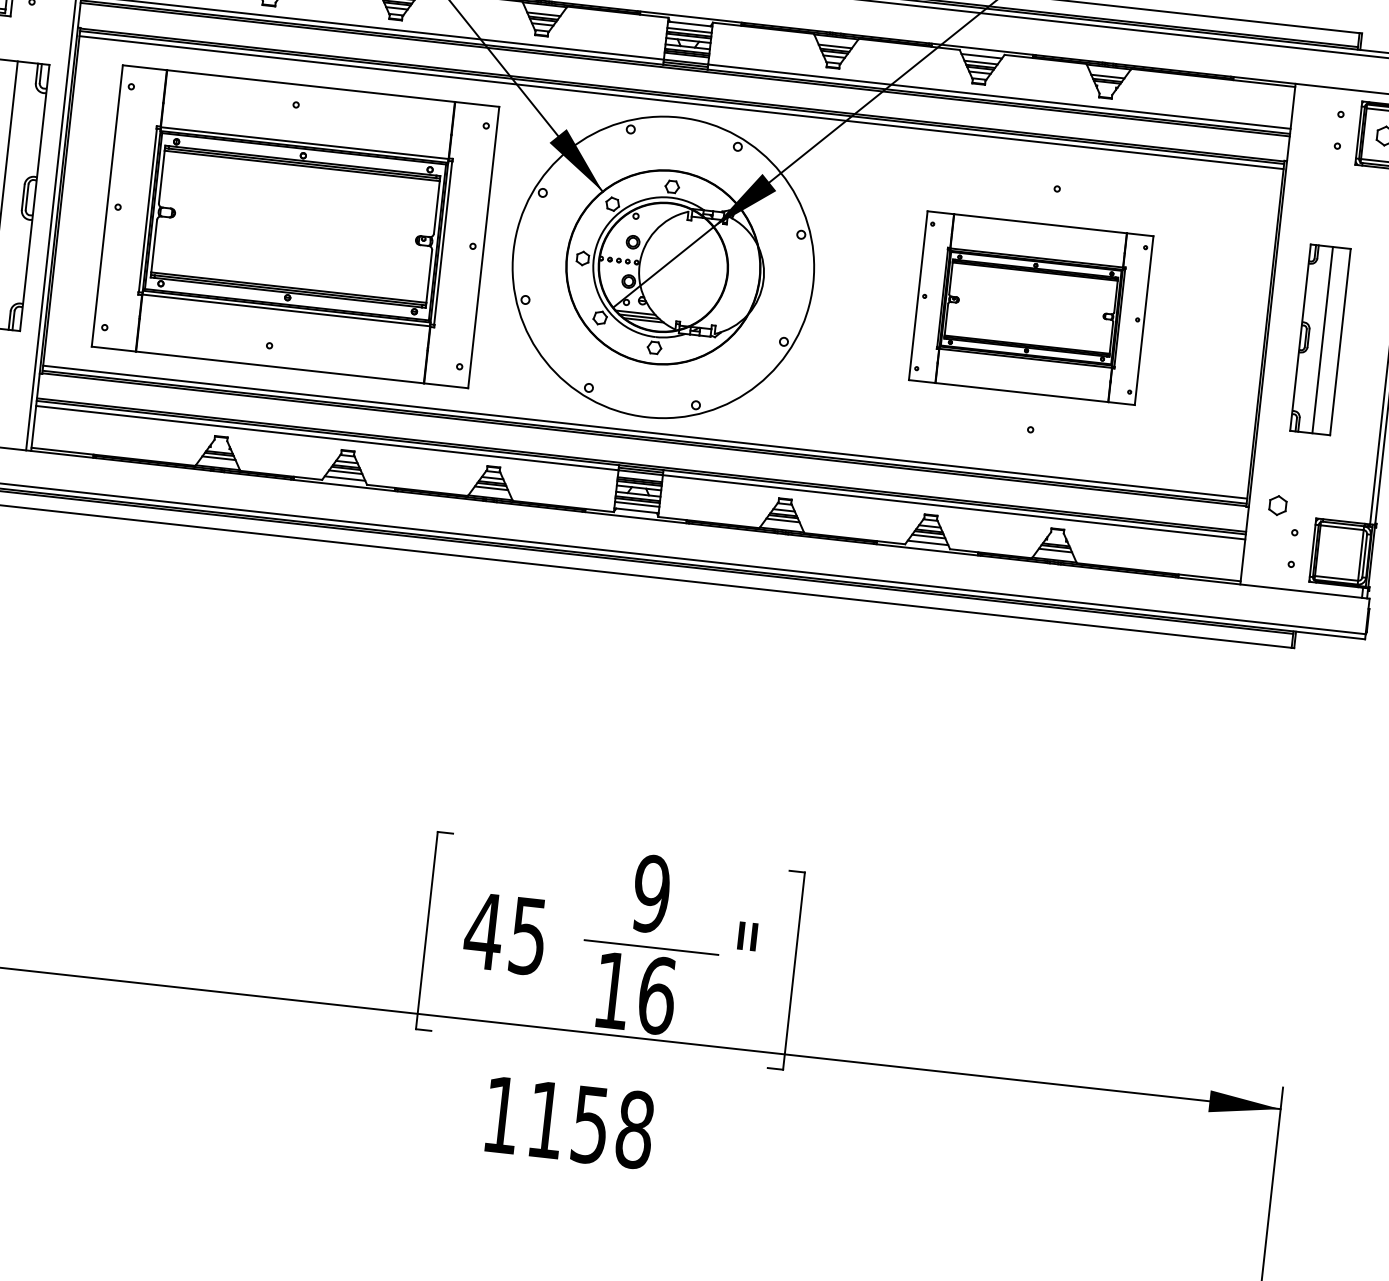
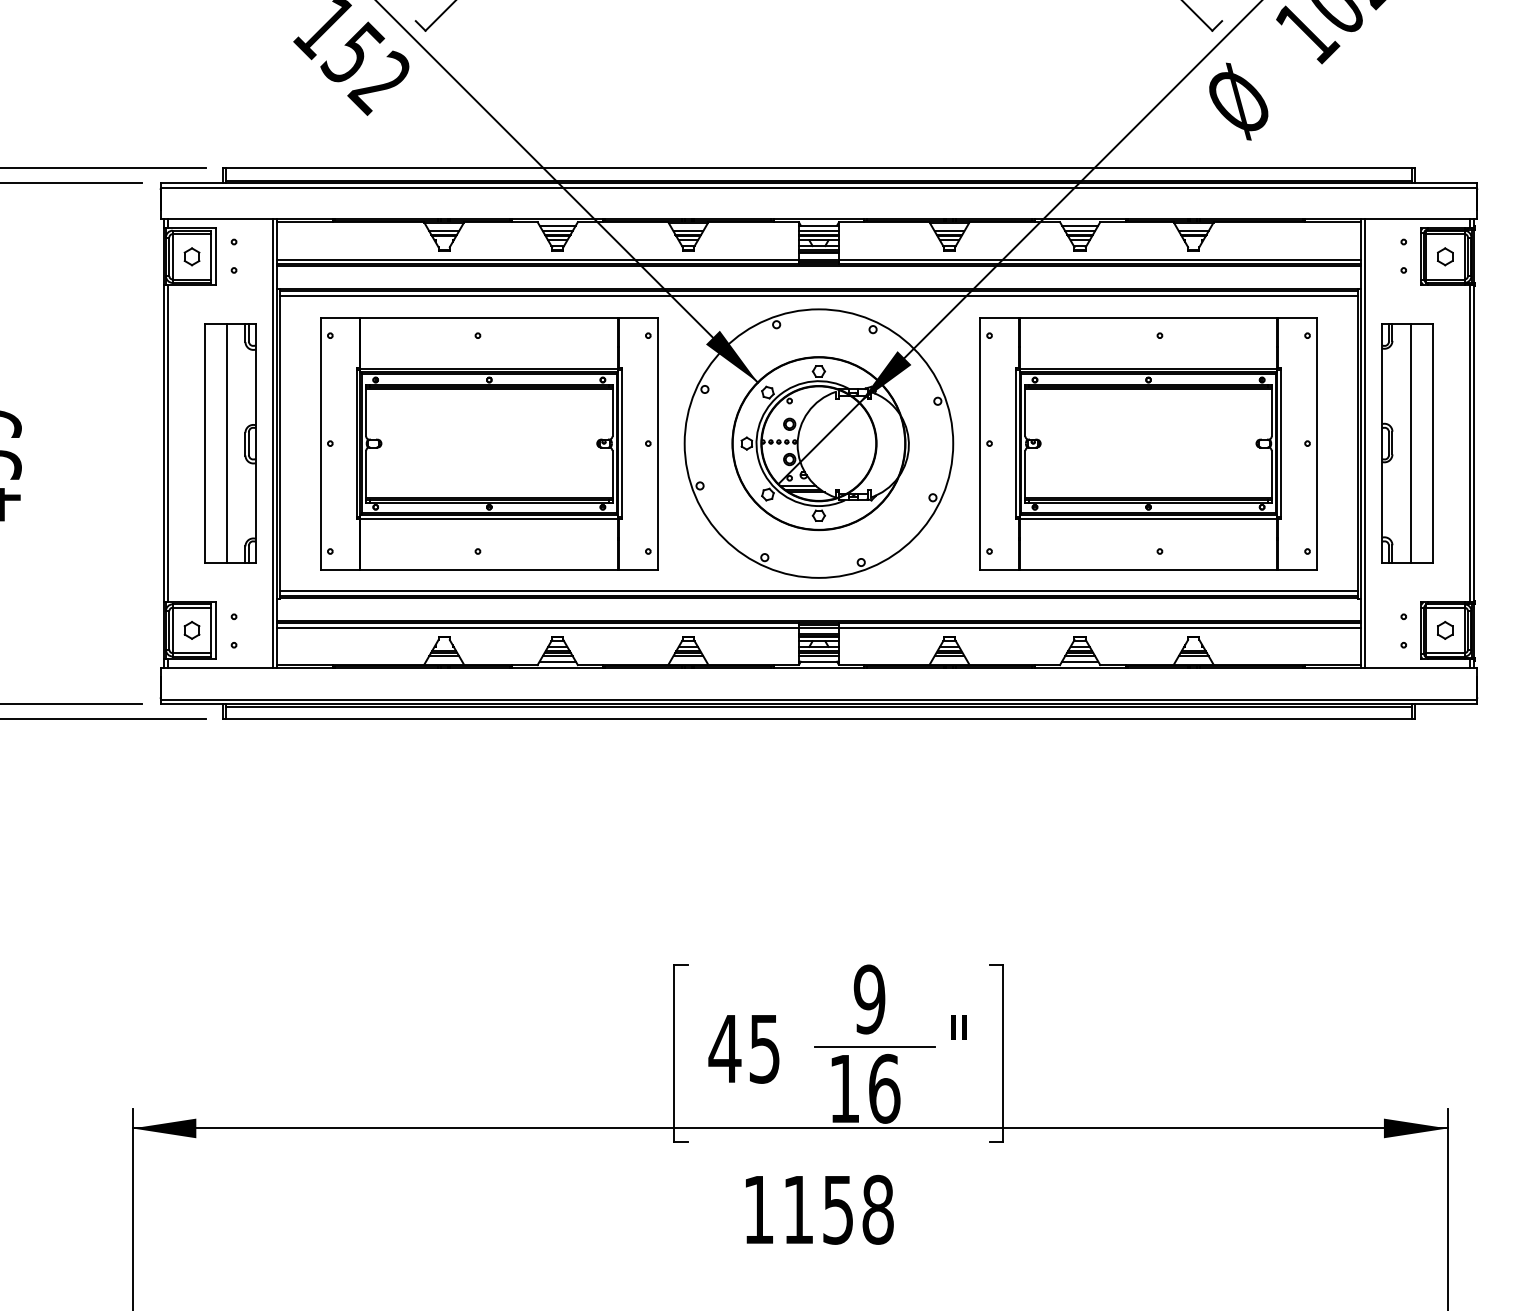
part: (1031, 307) -> (1148, 443), size x1.67
line: (1273, 334) -> (1365, 443), added
part: (1320, 339) -> (1407, 443), size x1.43
part: (1278, 504) -> (1445, 629), moved

